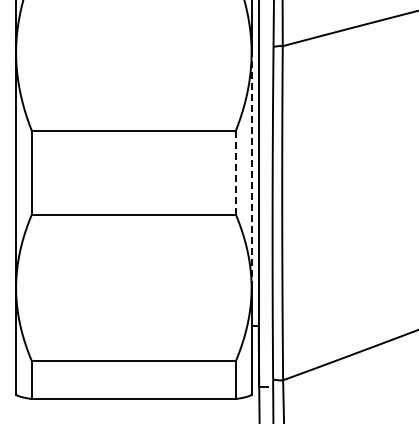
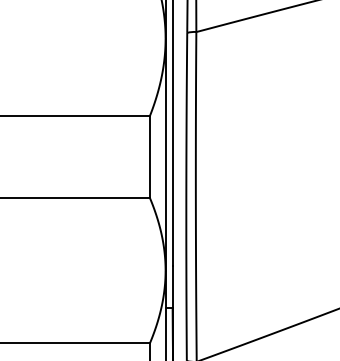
line: (251, 170) -> (165, 154), dashed -> solid
line: (235, 172) -> (149, 156), dashed -> solid

